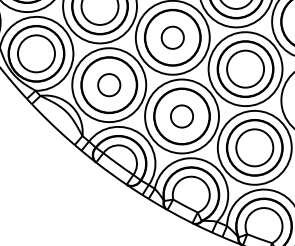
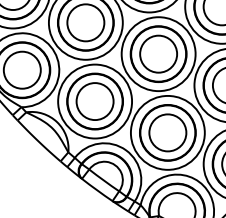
circle: (172, 37) -> (158, 53), size x1.67
circle: (108, 84) -> (94, 100), size x1.67
circle: (181, 116) -> (167, 132), size x1.67

